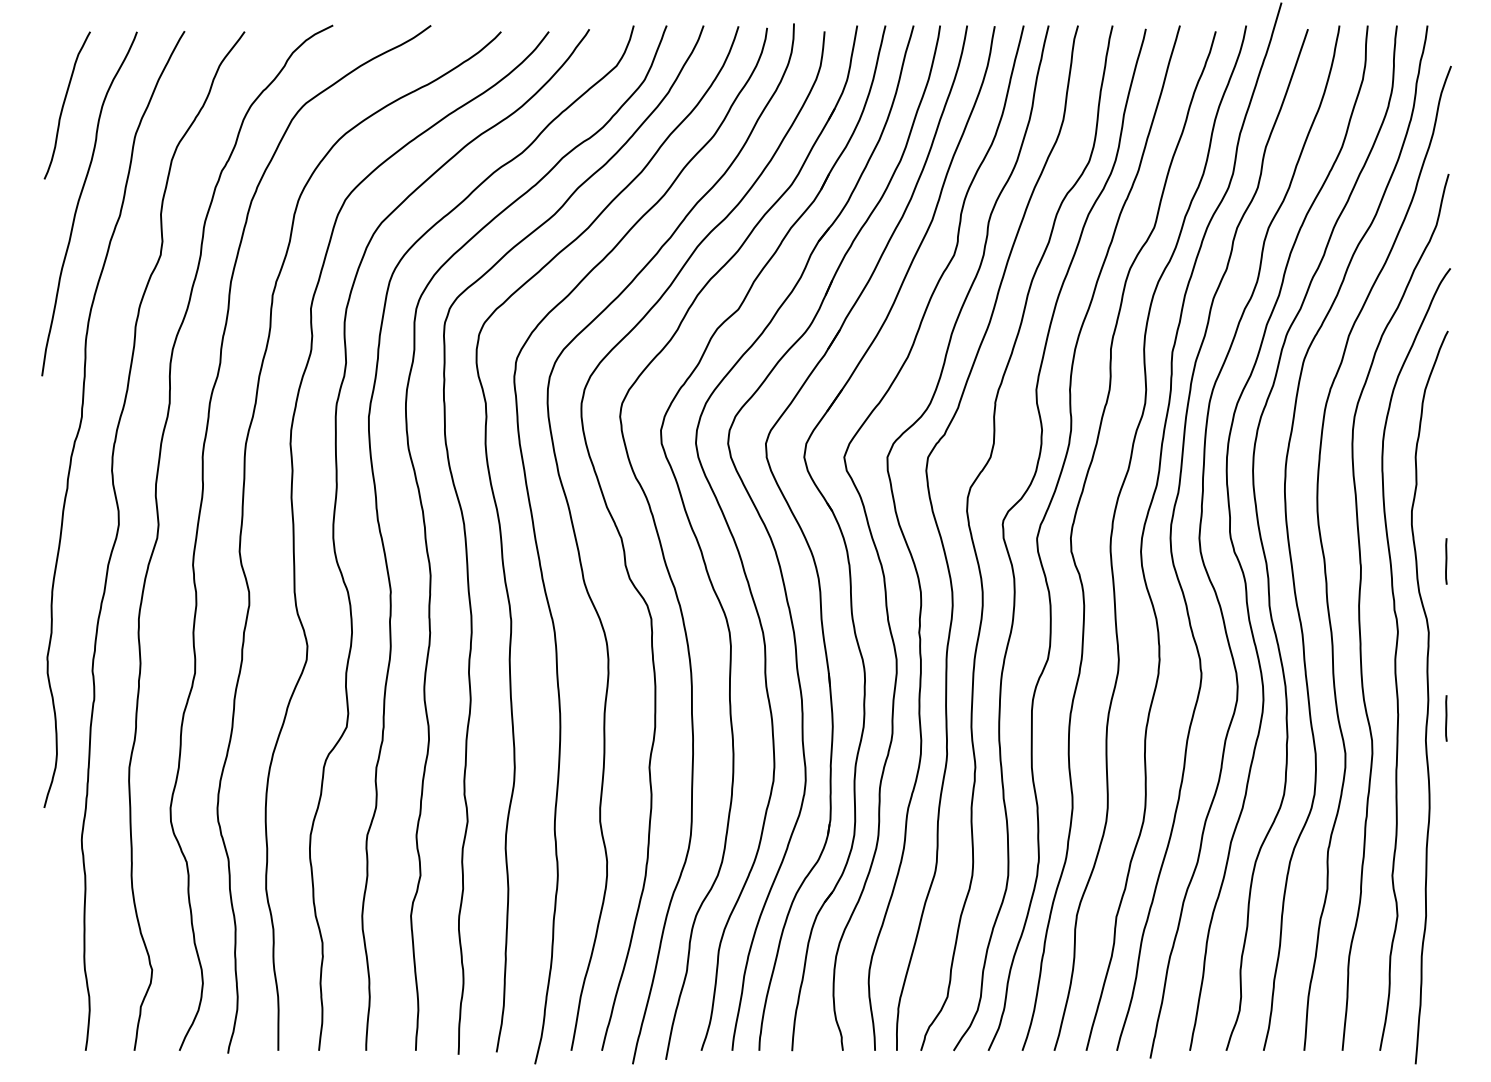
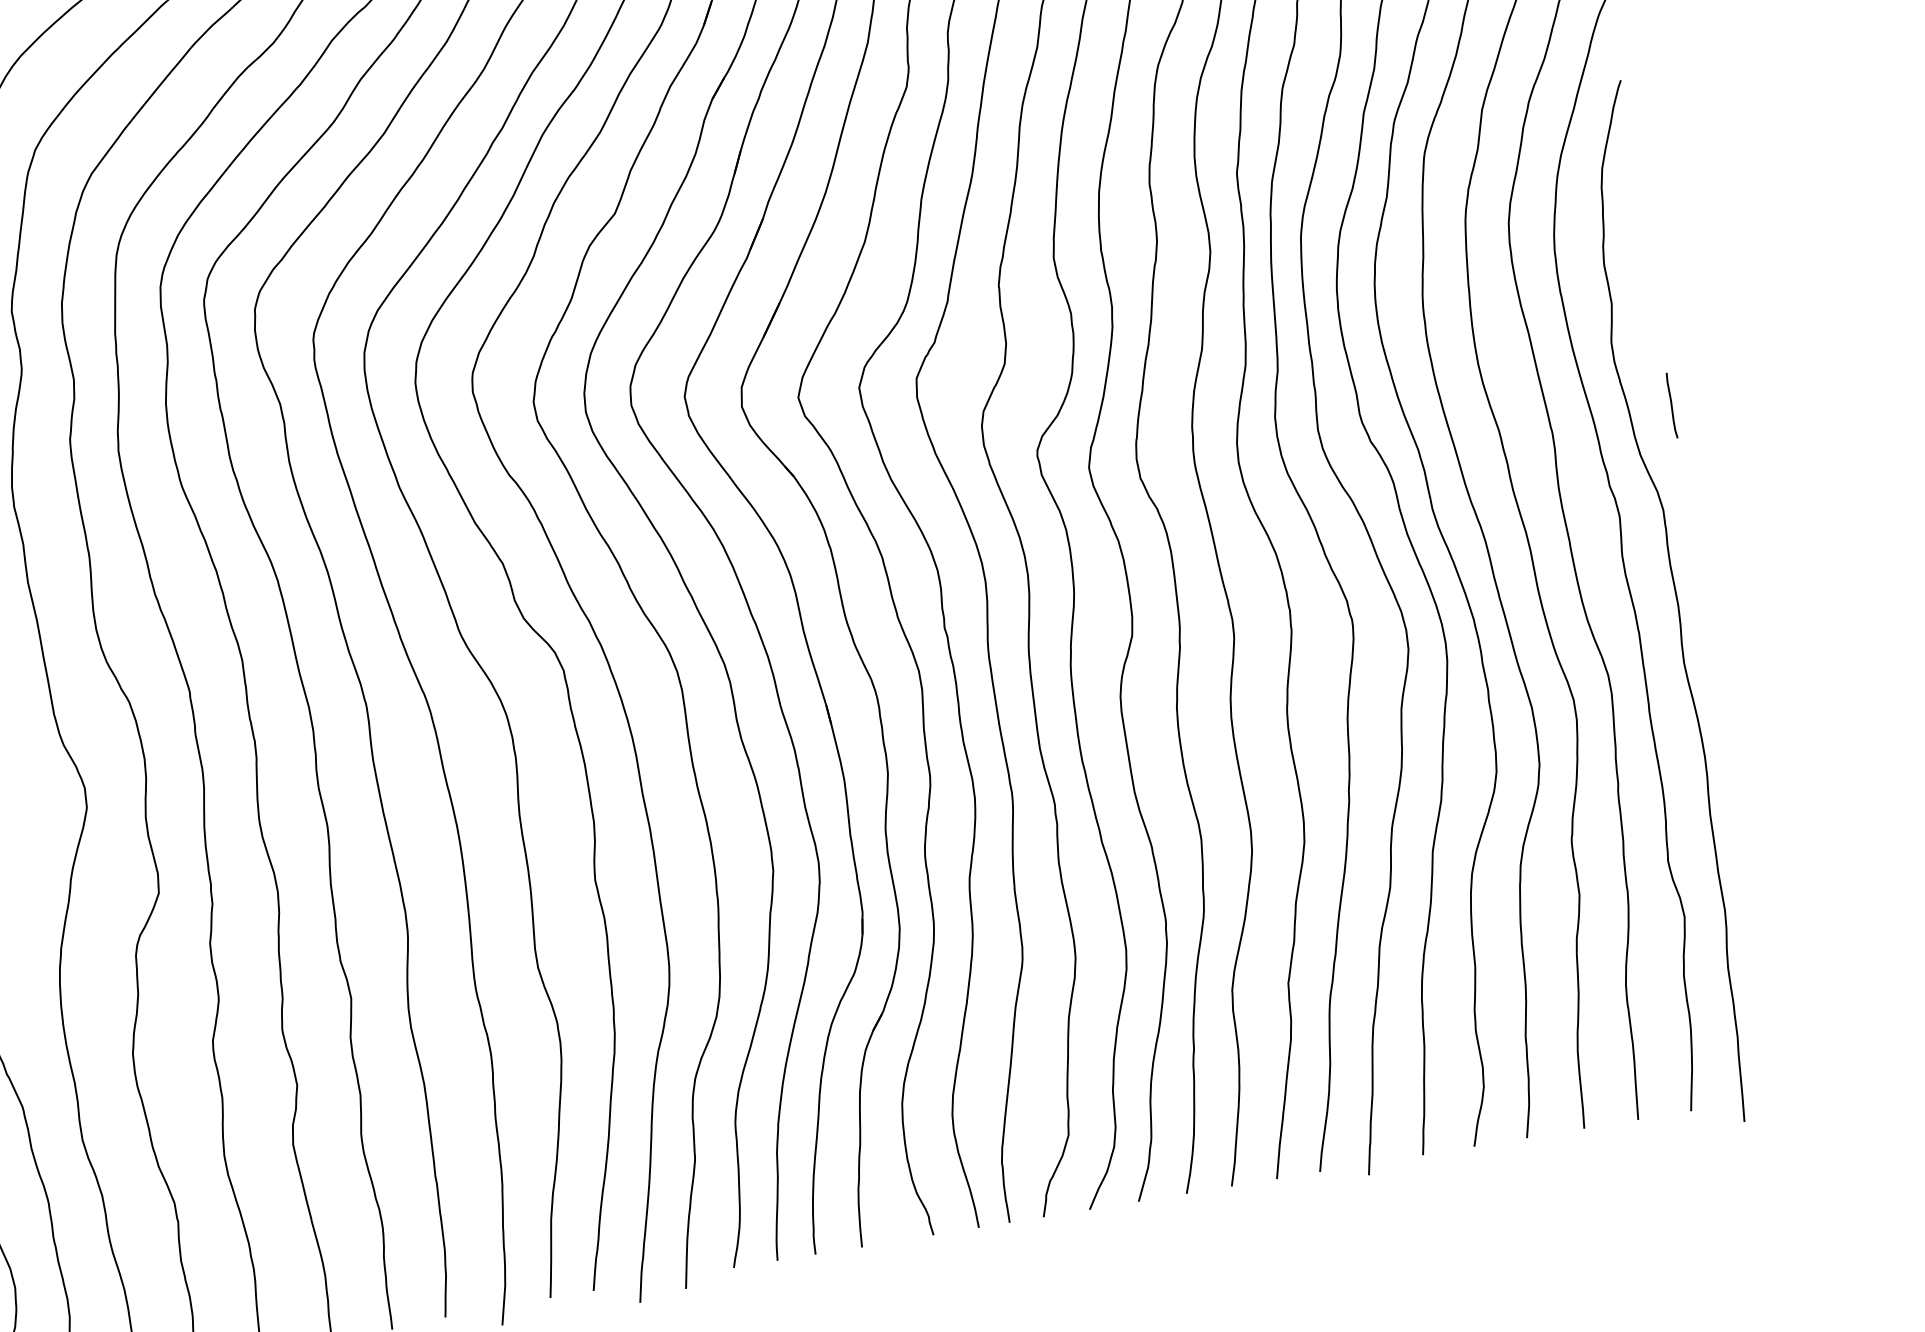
line: (1446, 718) -> (1708, 627), removed

